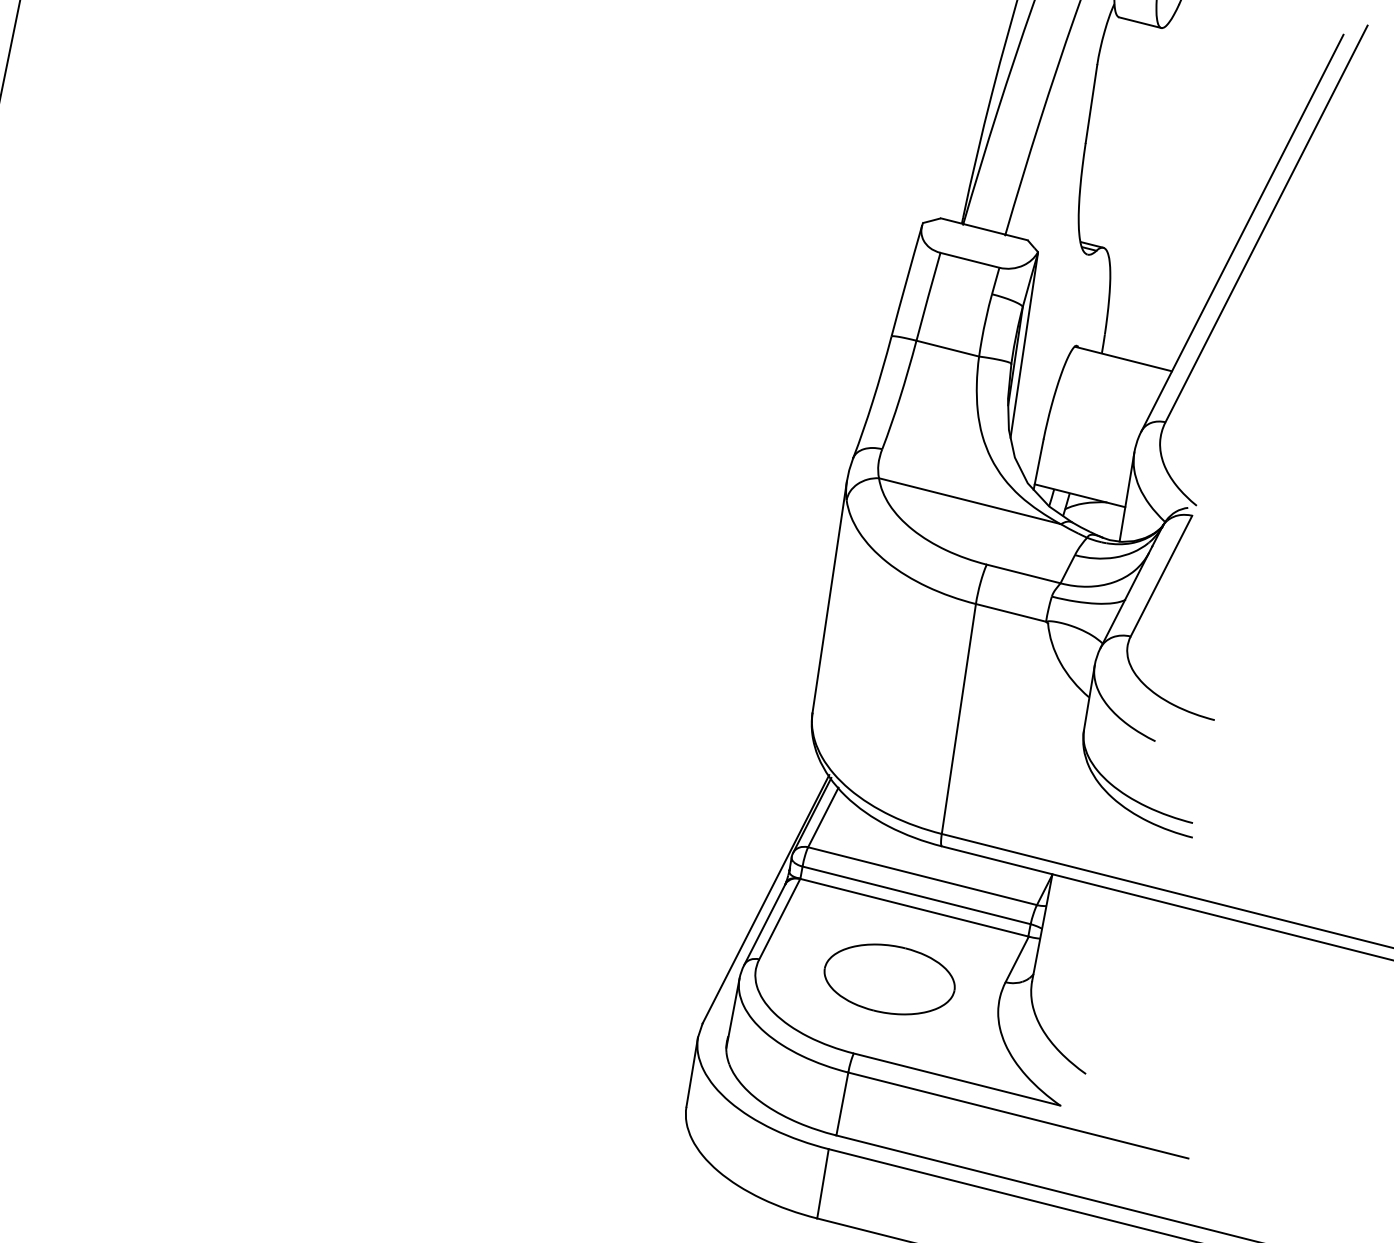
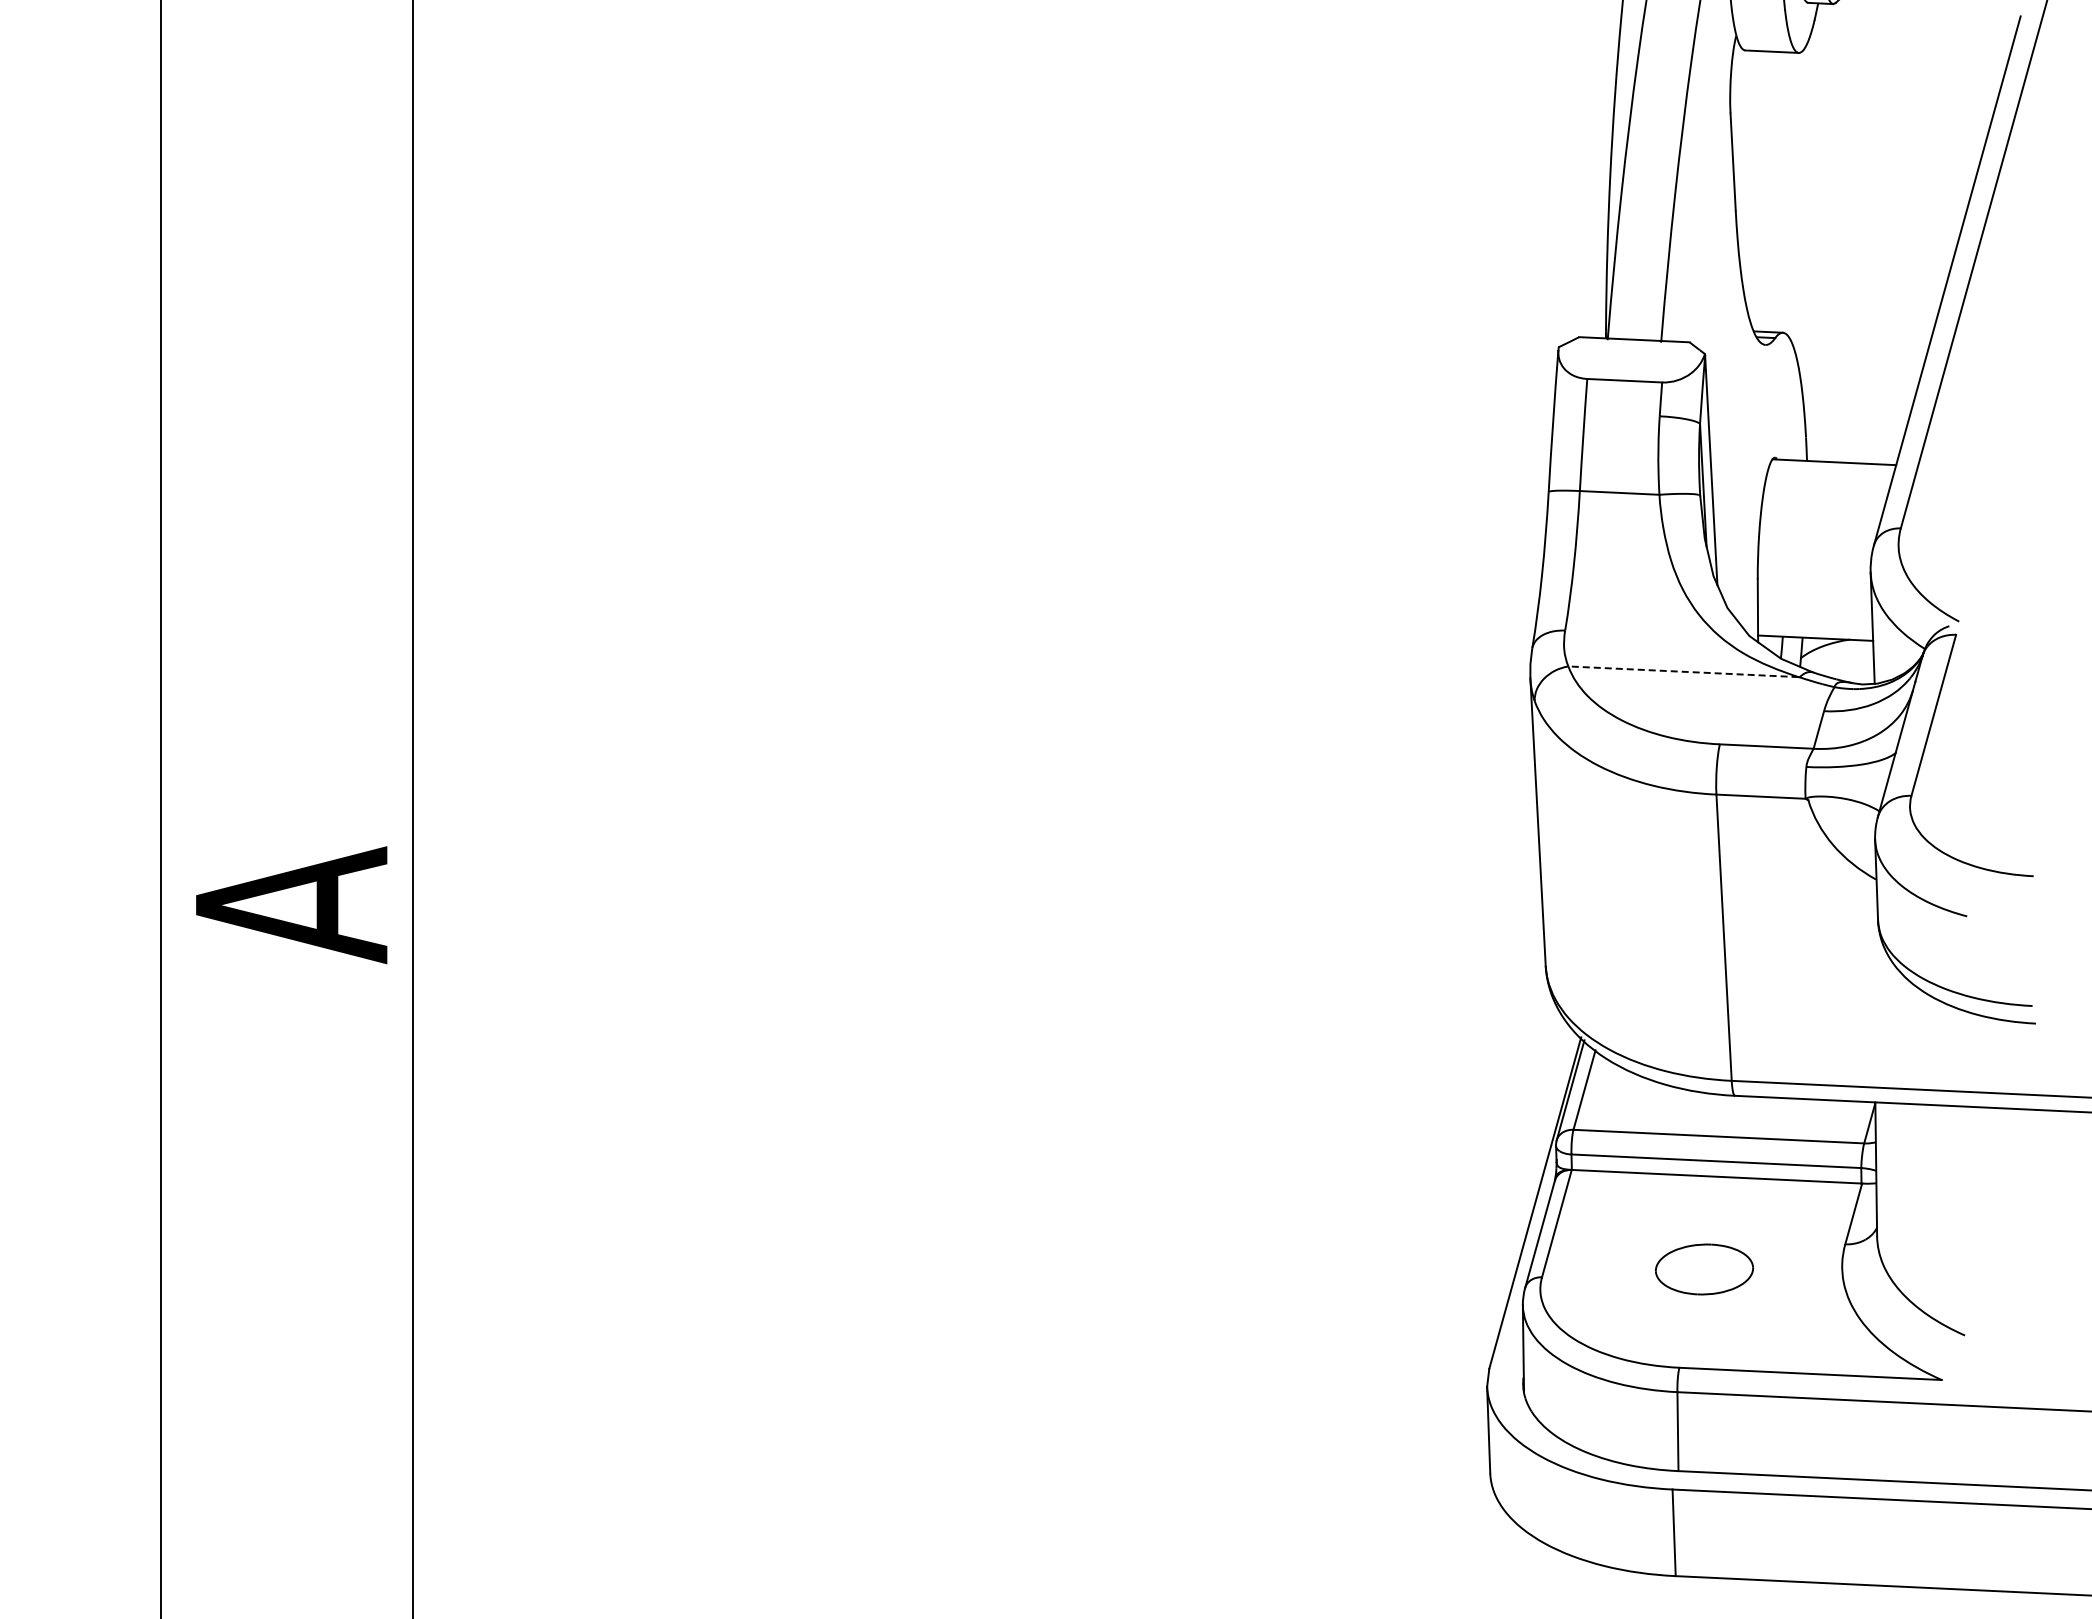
line: (969, 500) -> (1683, 671), solid -> dashed
part: (889, 979) -> (1704, 1269), size x0.6

